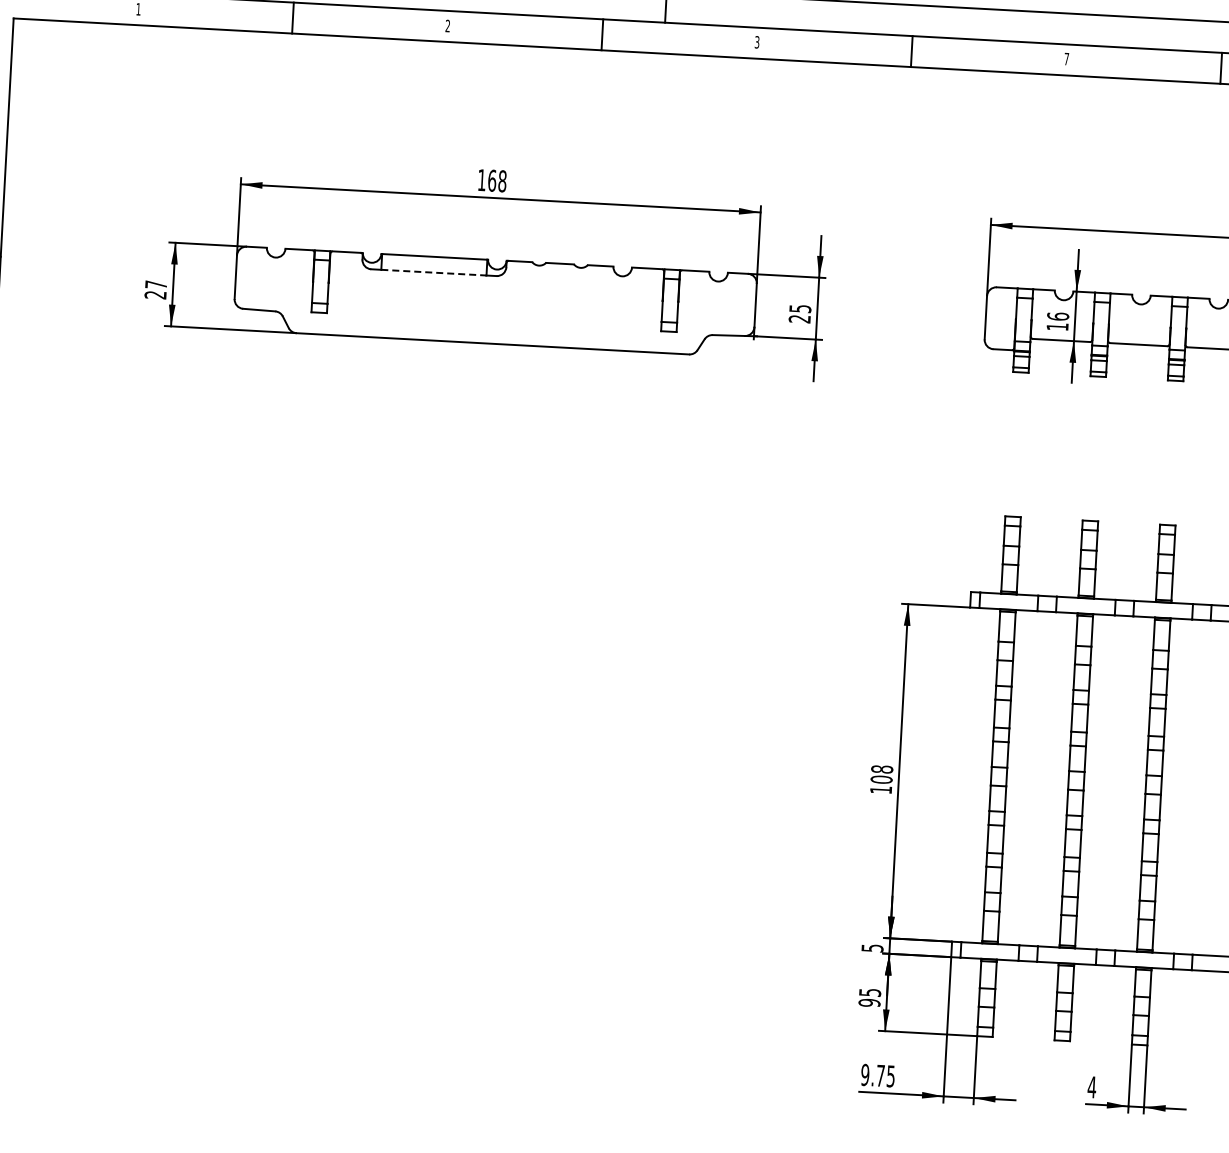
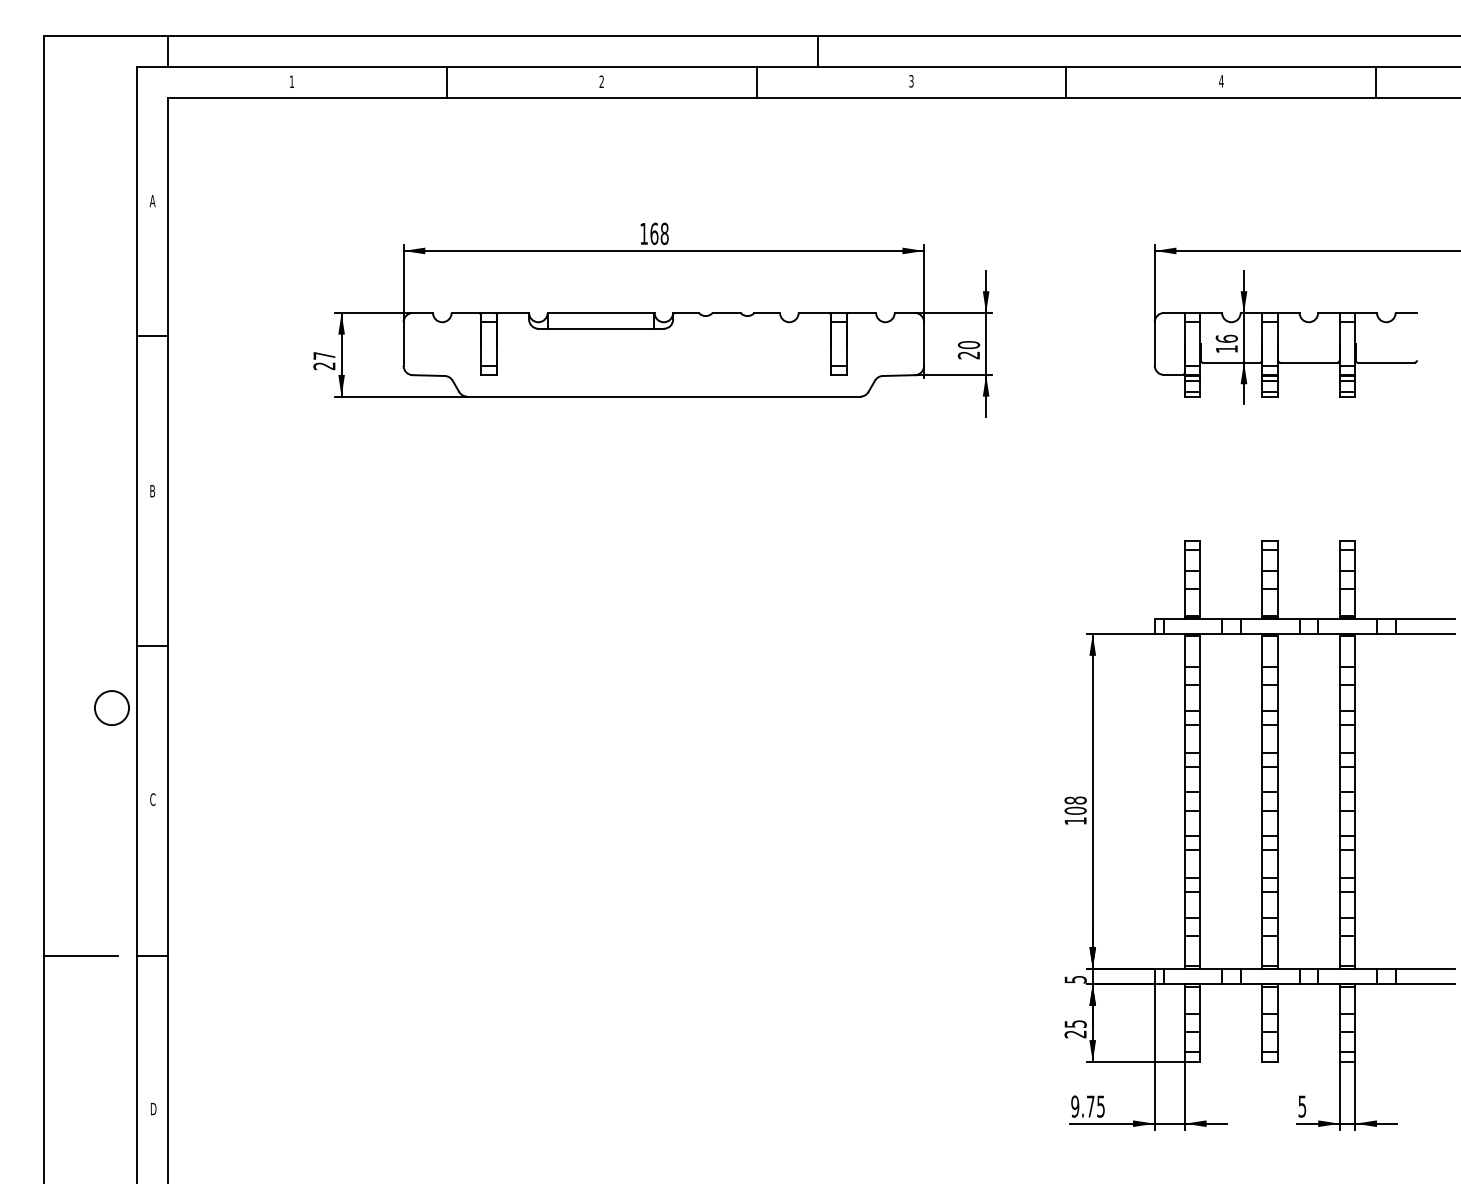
text: (1066, 59) -> (1221, 81), 7 -> 4
line: (434, 272) -> (601, 328), dashed -> solid
text: (799, 309) -> (968, 345), 25 -> 20
text: (869, 1003) -> (1075, 1034), 95 -> 25
text: (1092, 1087) -> (1302, 1106), 4 -> 5

